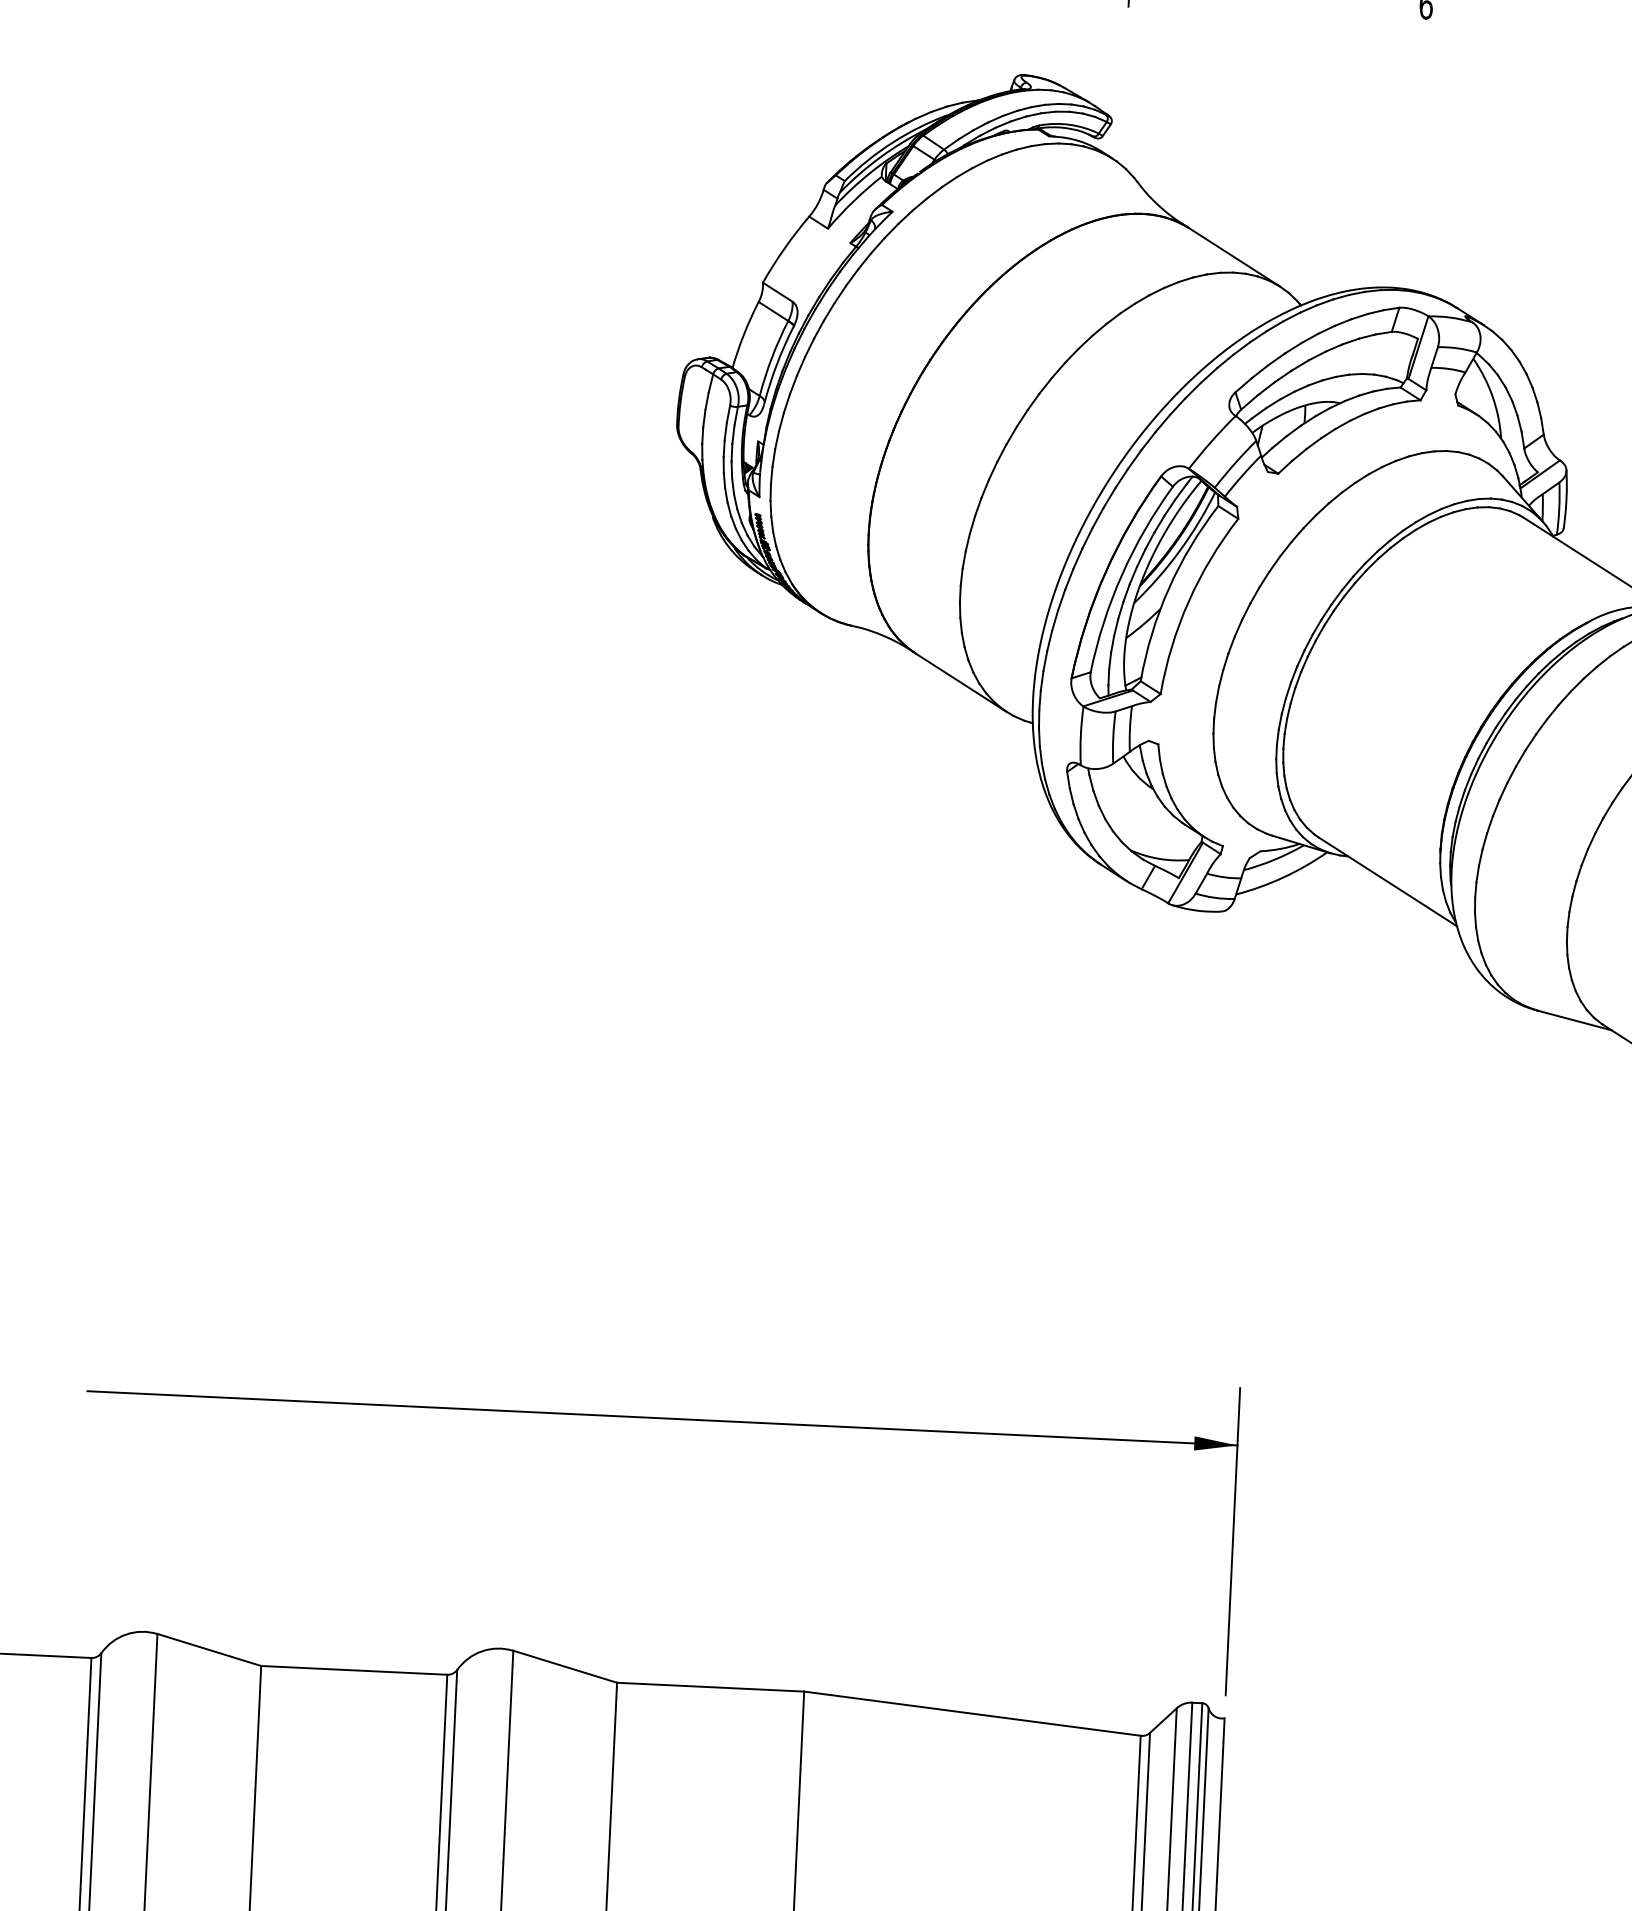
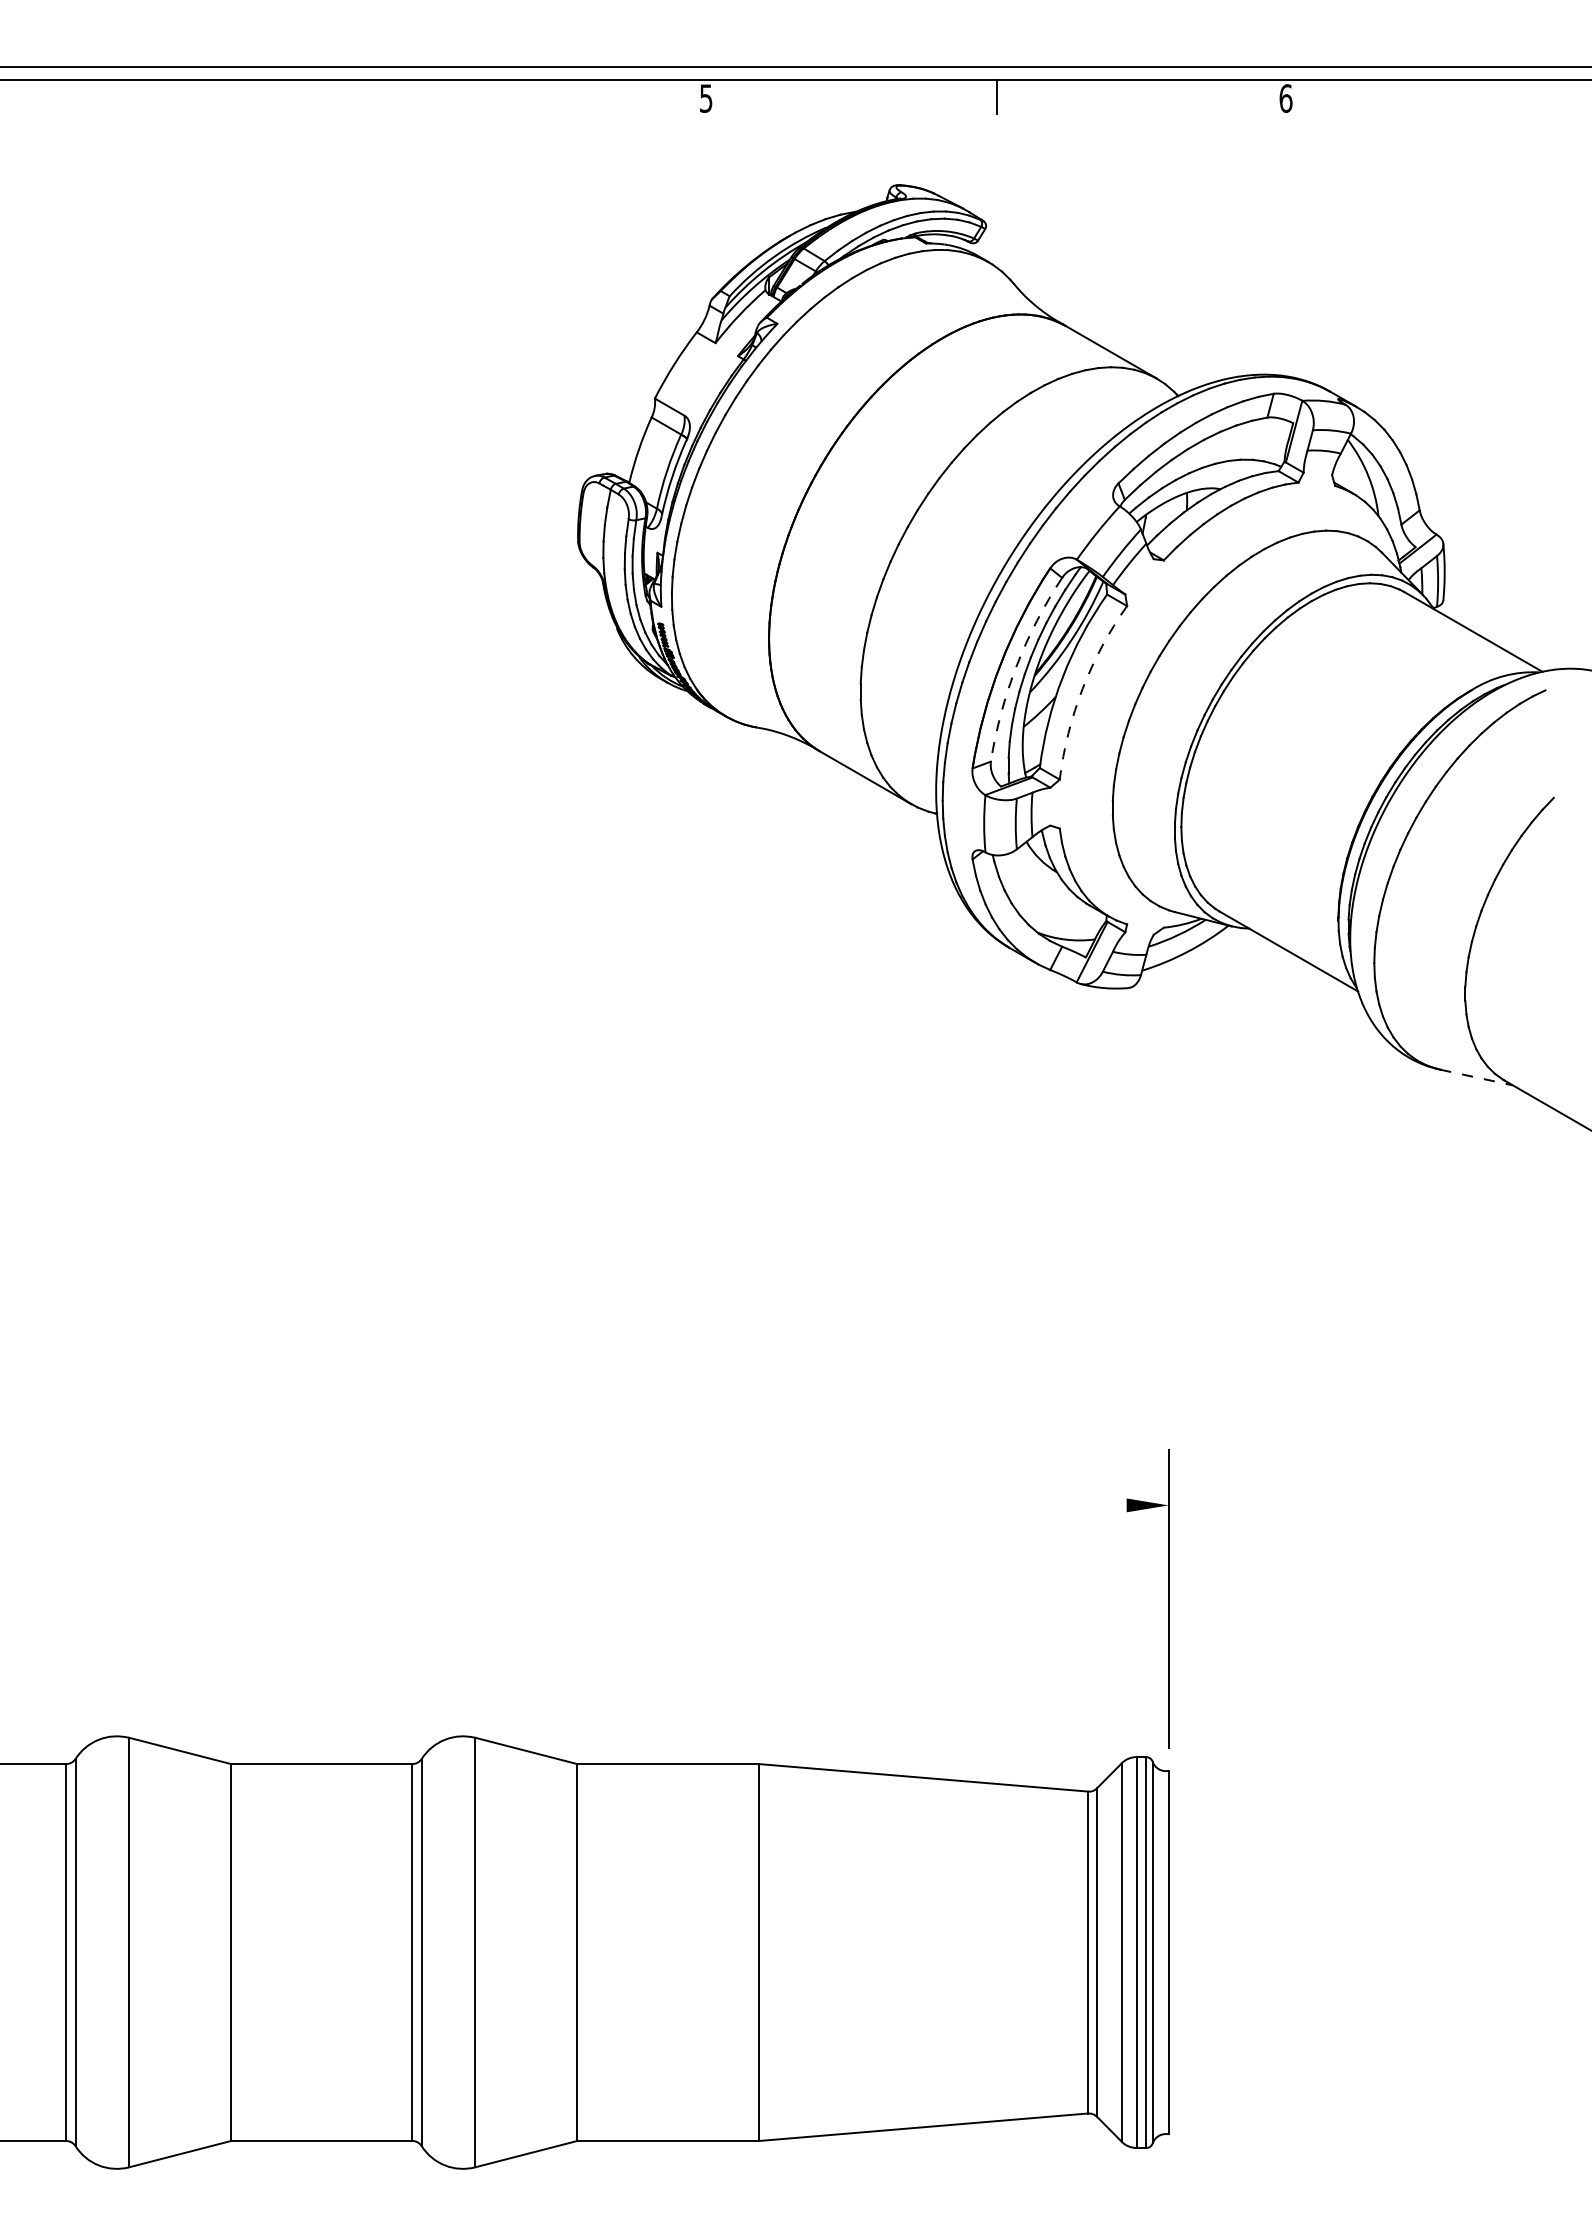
arc: (1121, 574) -> (1016, 665), solid -> dashed
arc: (1188, 601) -> (1082, 688), solid -> dashed
line: (1575, 1020) -> (1477, 1077), solid -> dashed
line: (662, 1418) -> (609, 1505), removed

